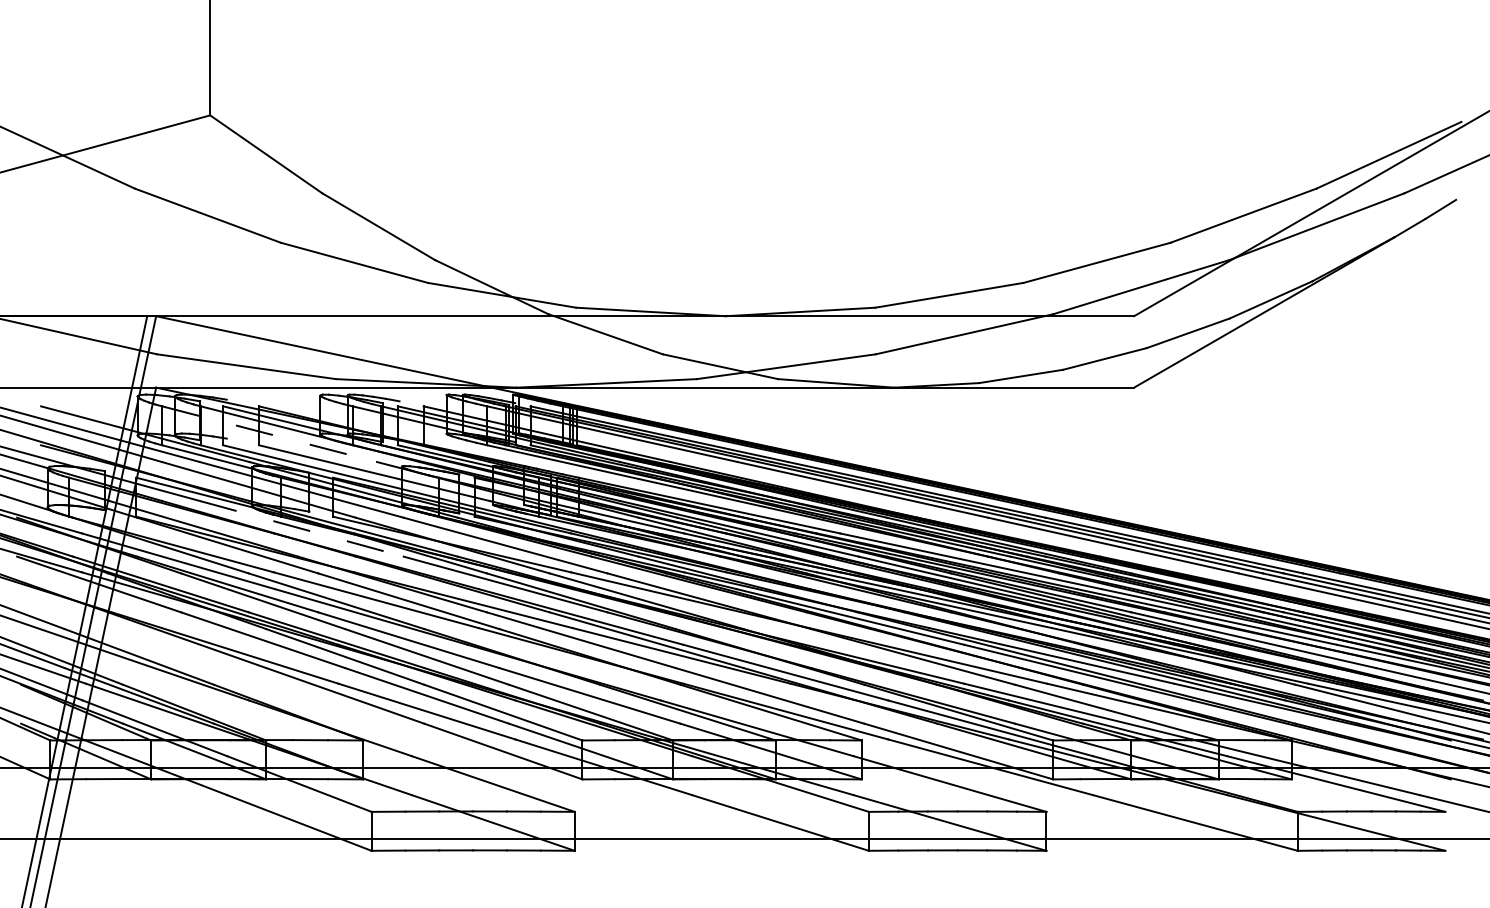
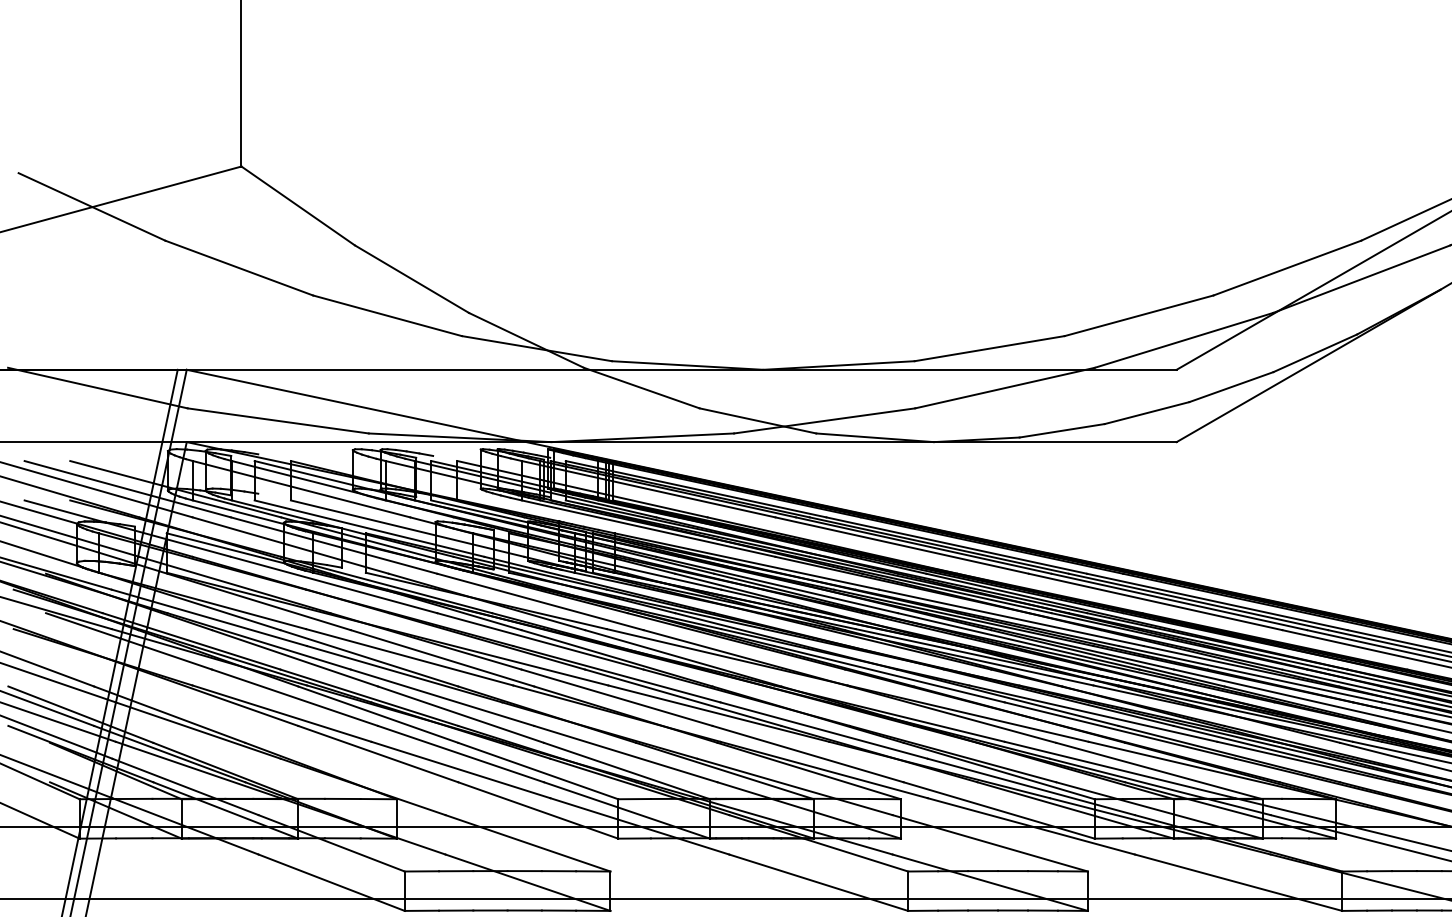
line: (269, 434) -> (301, 489), dashed -> solid
line: (301, 528) -> (333, 584), dashed -> solid

